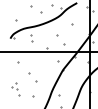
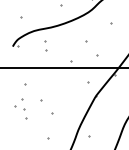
part: (15, 89) -> (20, 109), moved

